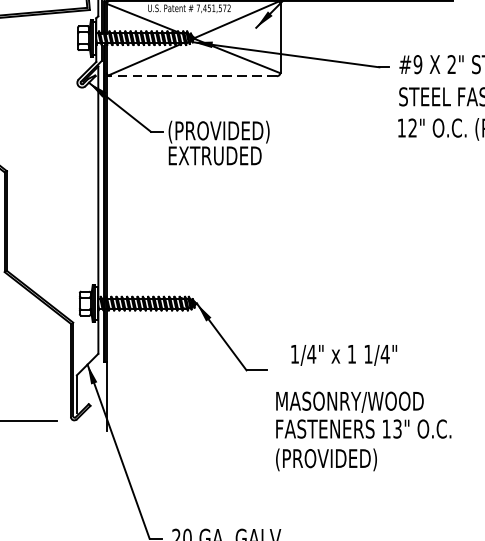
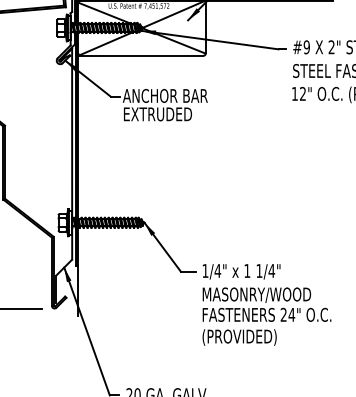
line: (191, 75) -> (140, 55), dashed -> solid
text: (224, 131) -> (164, 96), (PROVIDED) -> ANCHOR BAR
text: (343, 354) -> (241, 271), moved
text: (391, 428) -> (287, 314), 13" -> 24"

